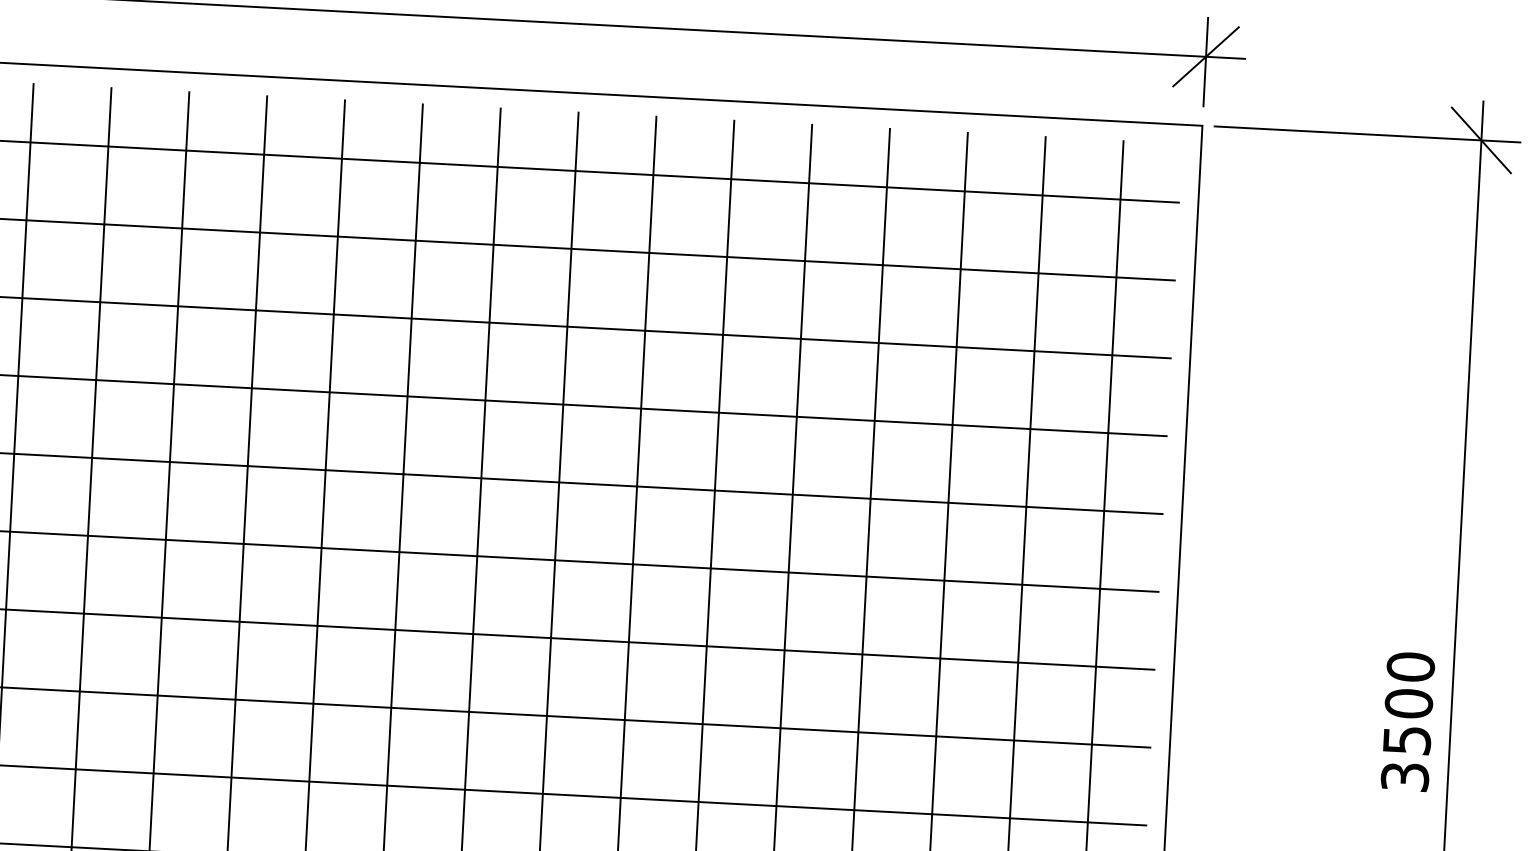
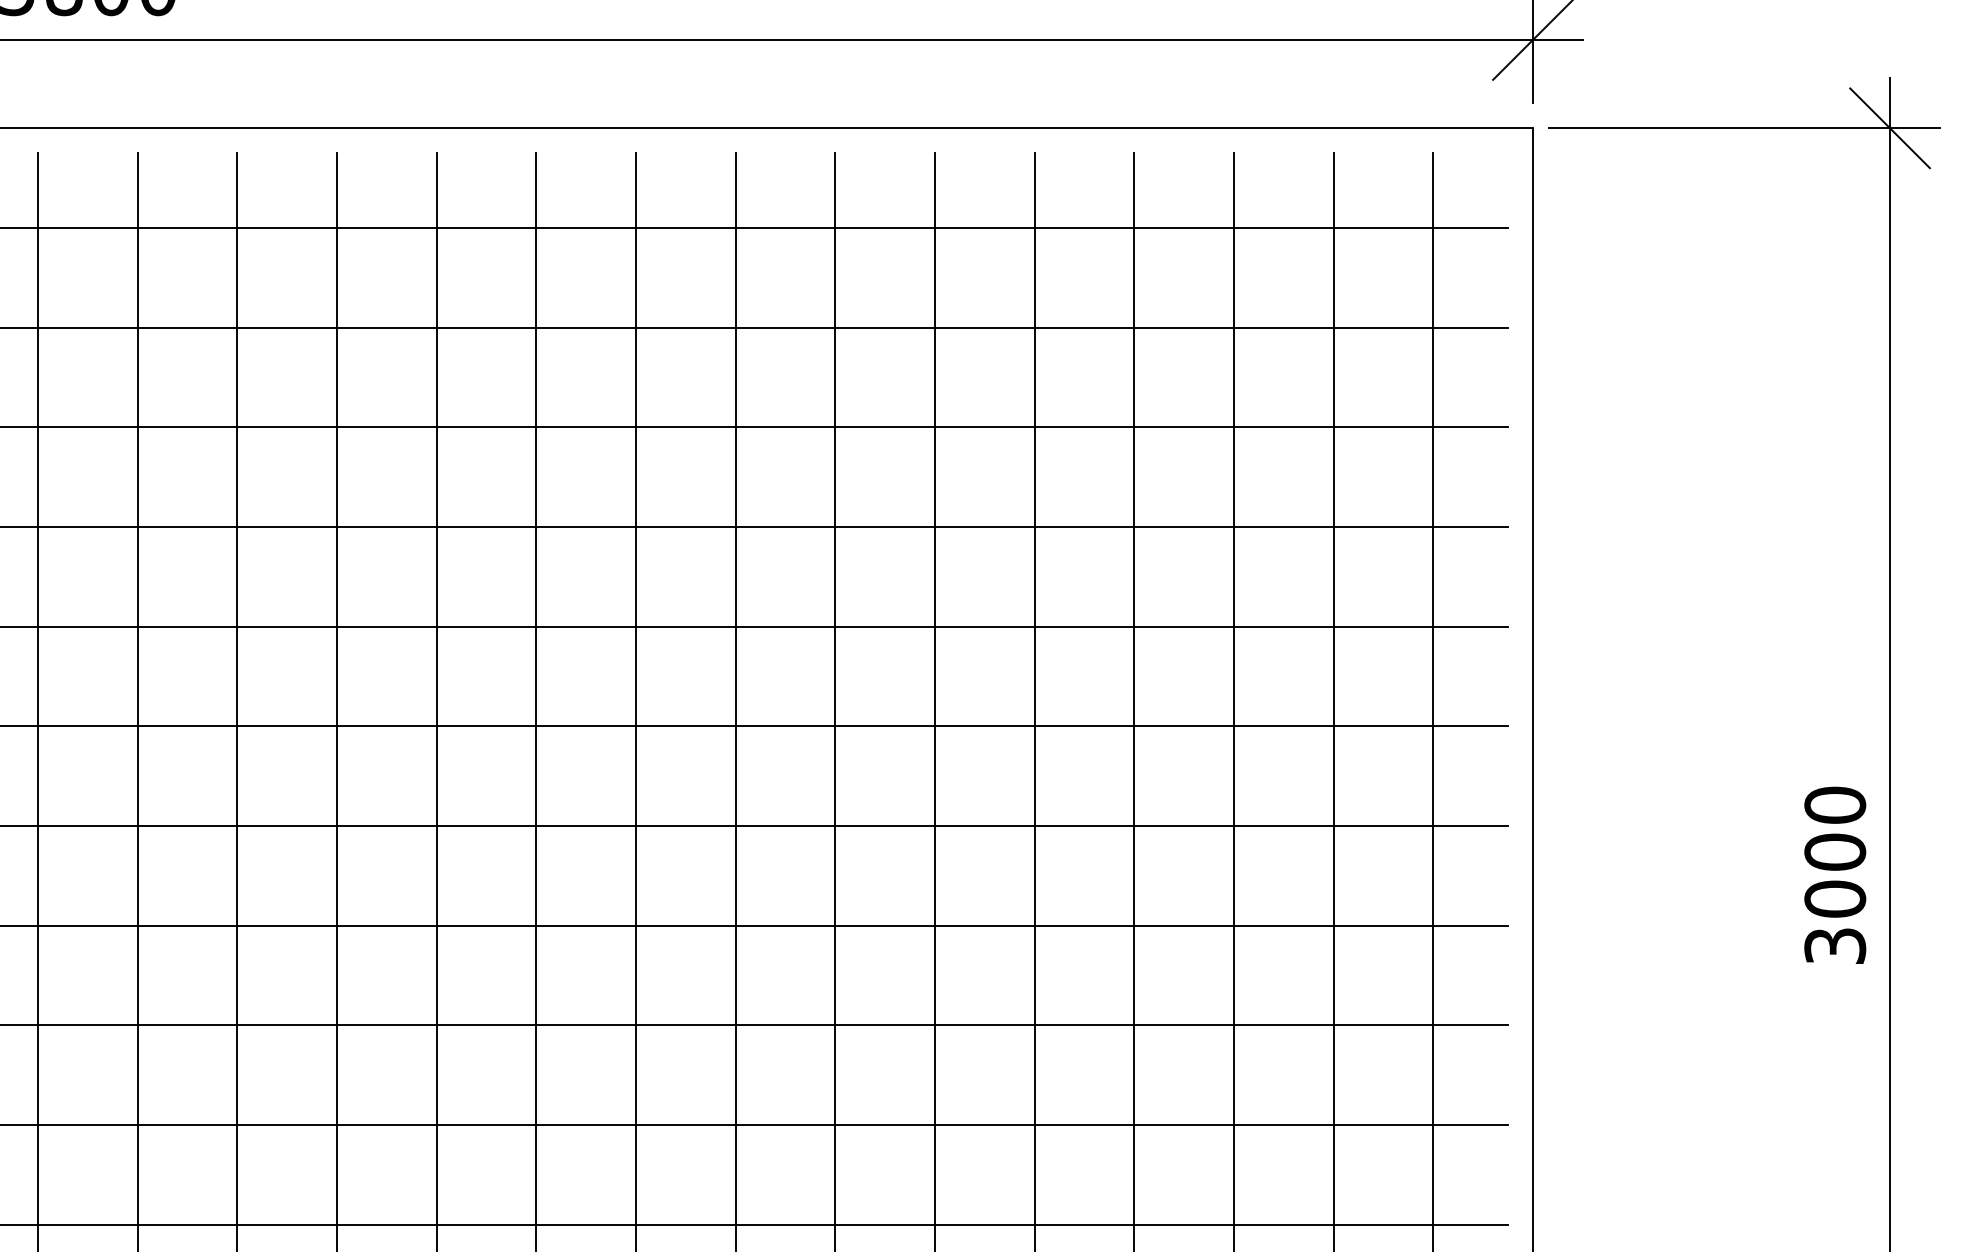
text: (1407, 739) -> (1835, 898), 3500 -> 3000

